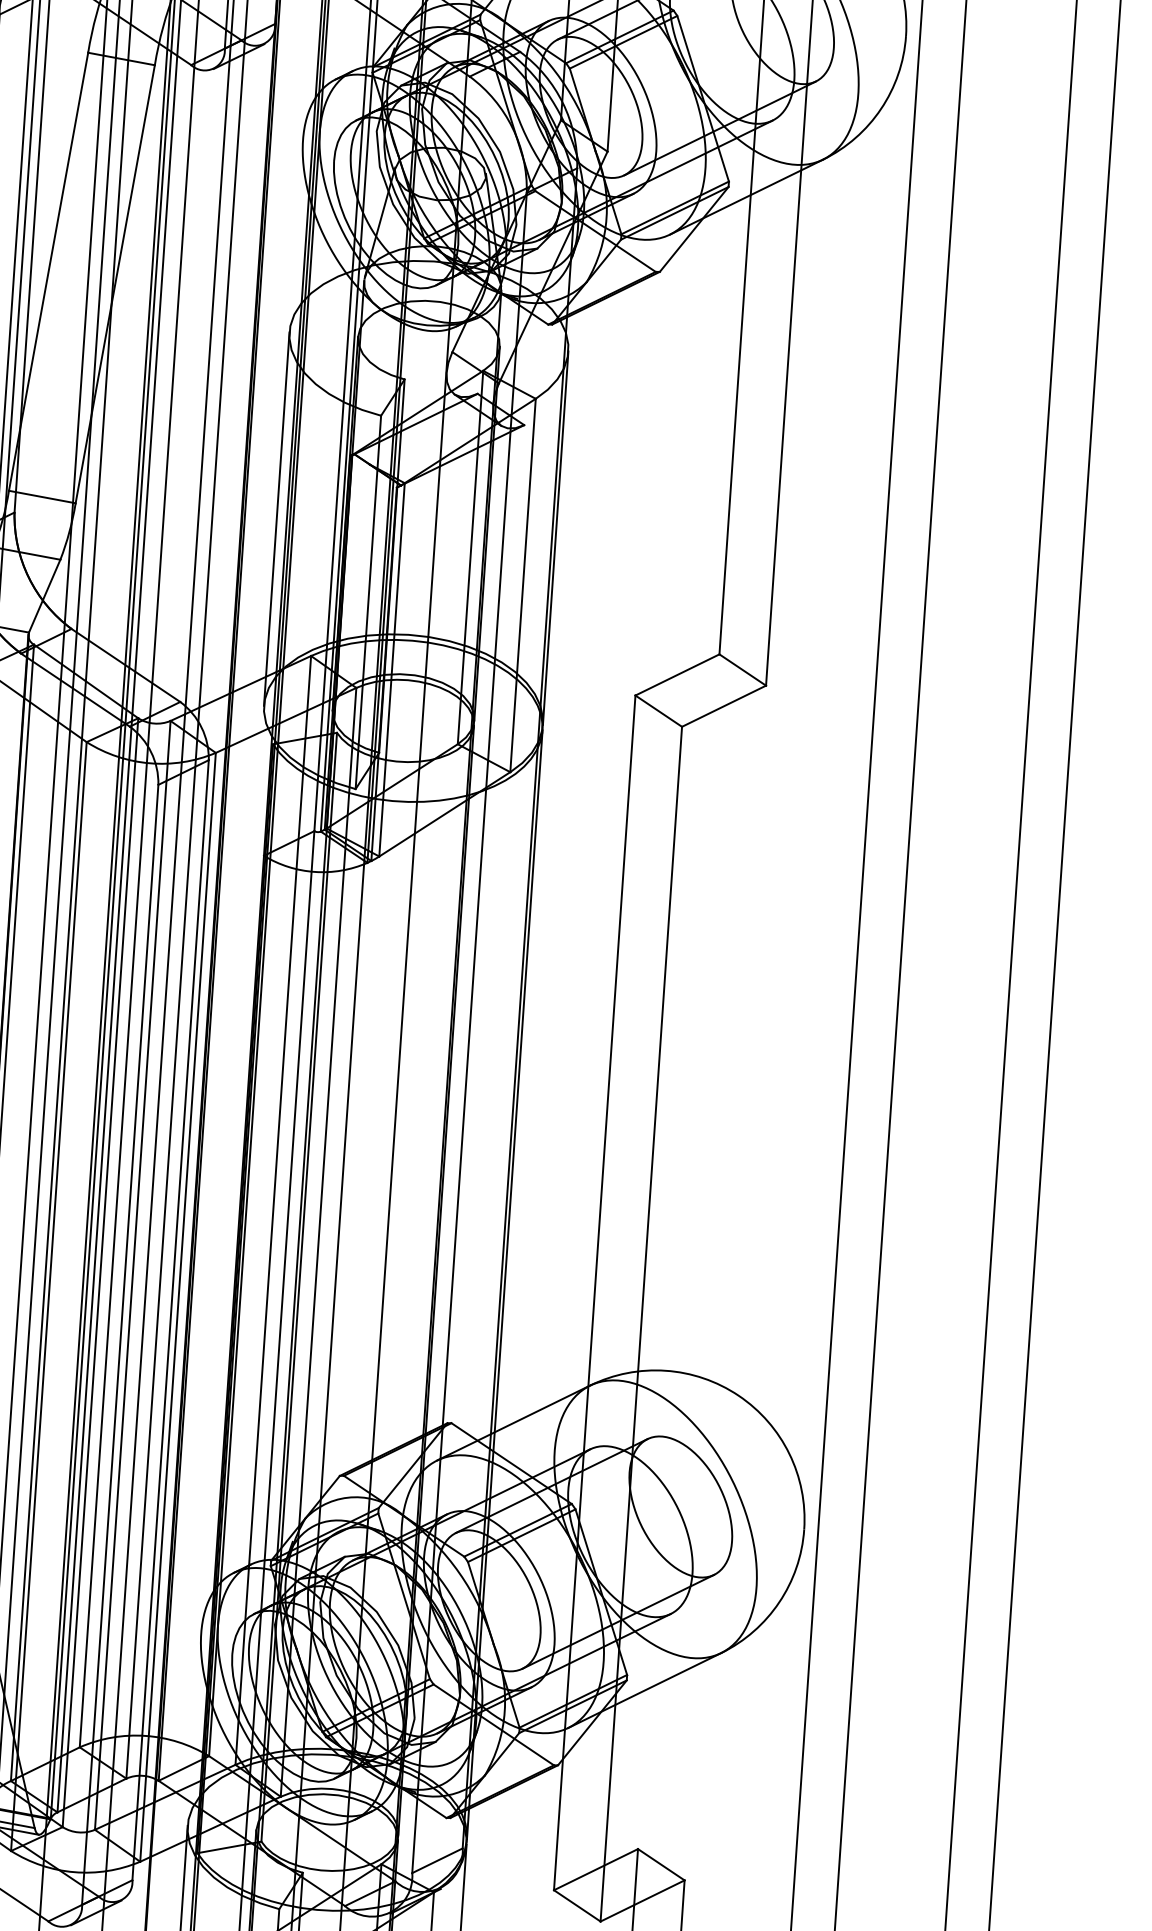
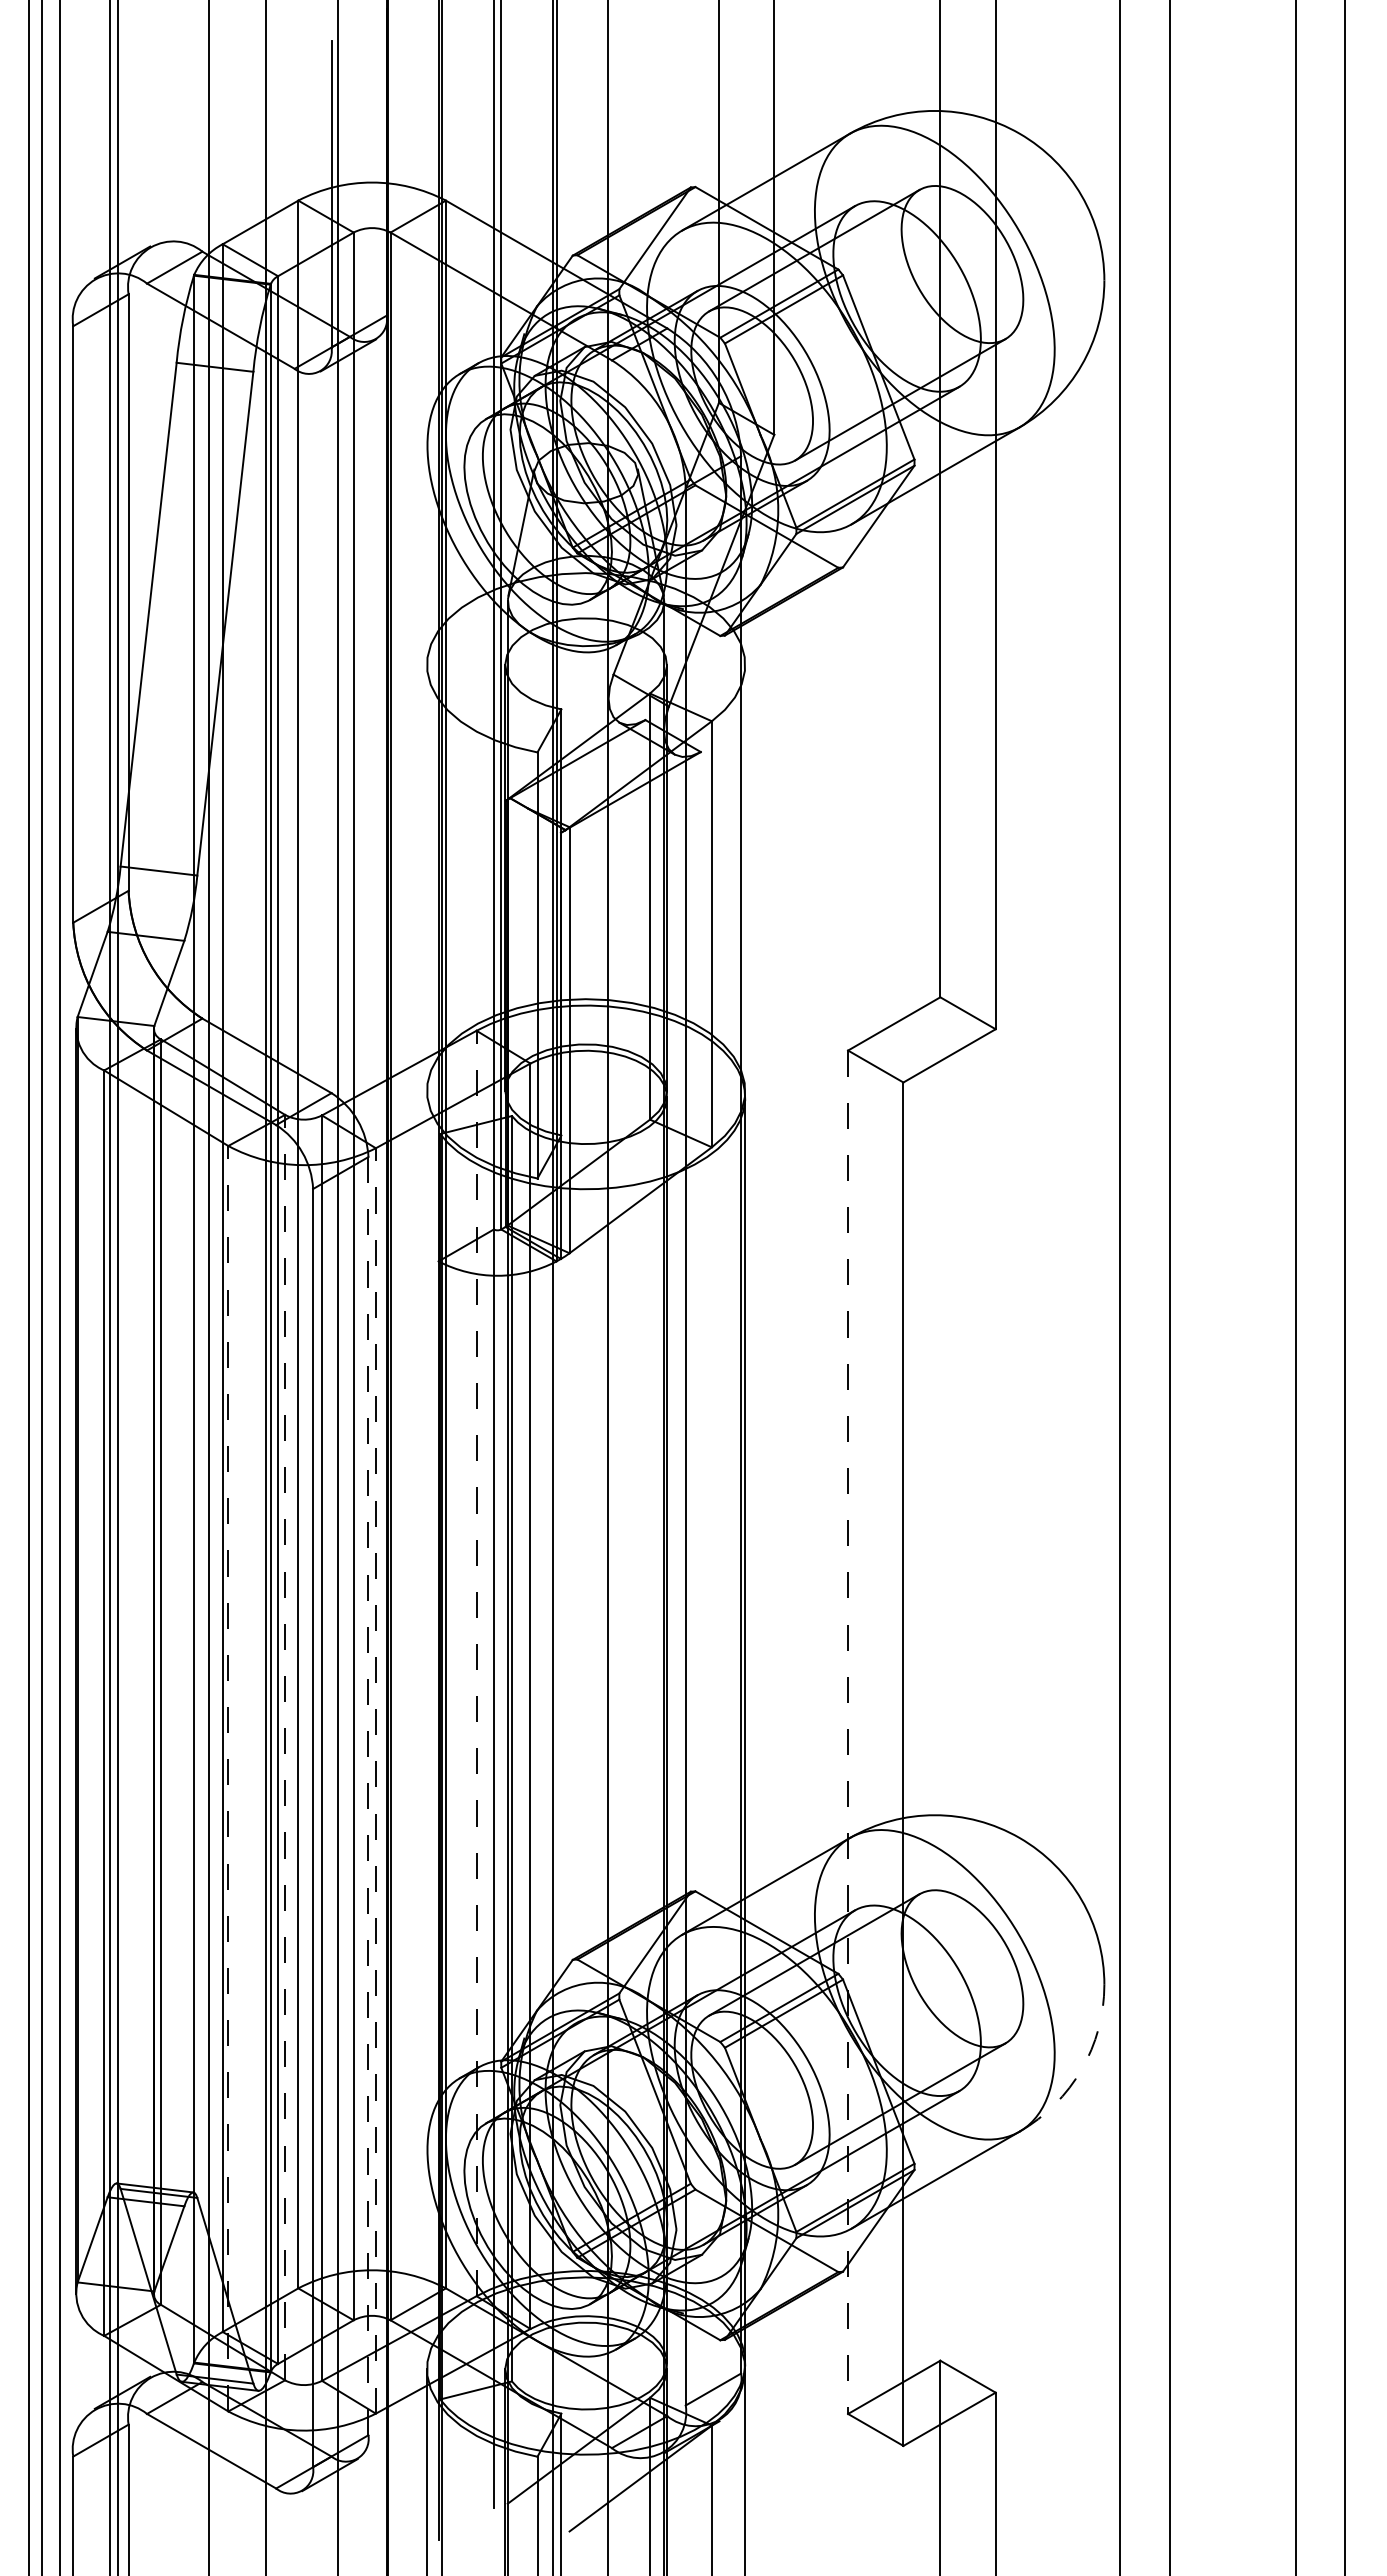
line: (276, 518) -> (426, 877), removed
line: (555, 537) -> (745, 877), removed
line: (273, 1210) -> (476, 1663), solid -> dashed
line: (100, 1272) -> (285, 1747), solid -> dashed
line: (595, 1293) -> (848, 1732), solid -> dashed
line: (49, 1296) -> (228, 1778), solid -> dashed
line: (177, 1306) -> (375, 1780), solid -> dashed
line: (170, 1320) -> (368, 1796), solid -> dashed
arc: (779, 1602) -> (1081, 2069), solid -> dashed

